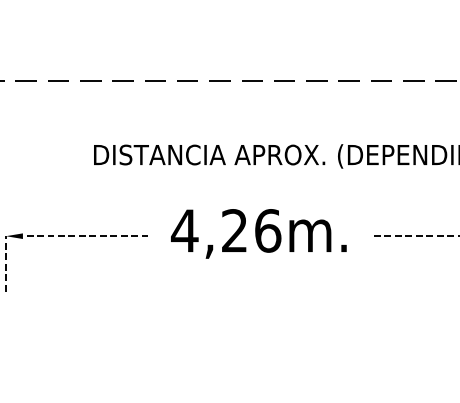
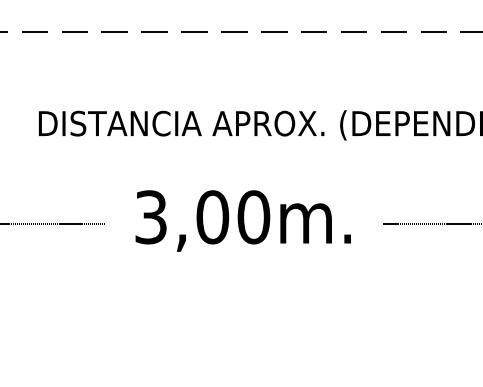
text: (225, 230) -> (201, 216), 4,26m. -> 3,00m.

